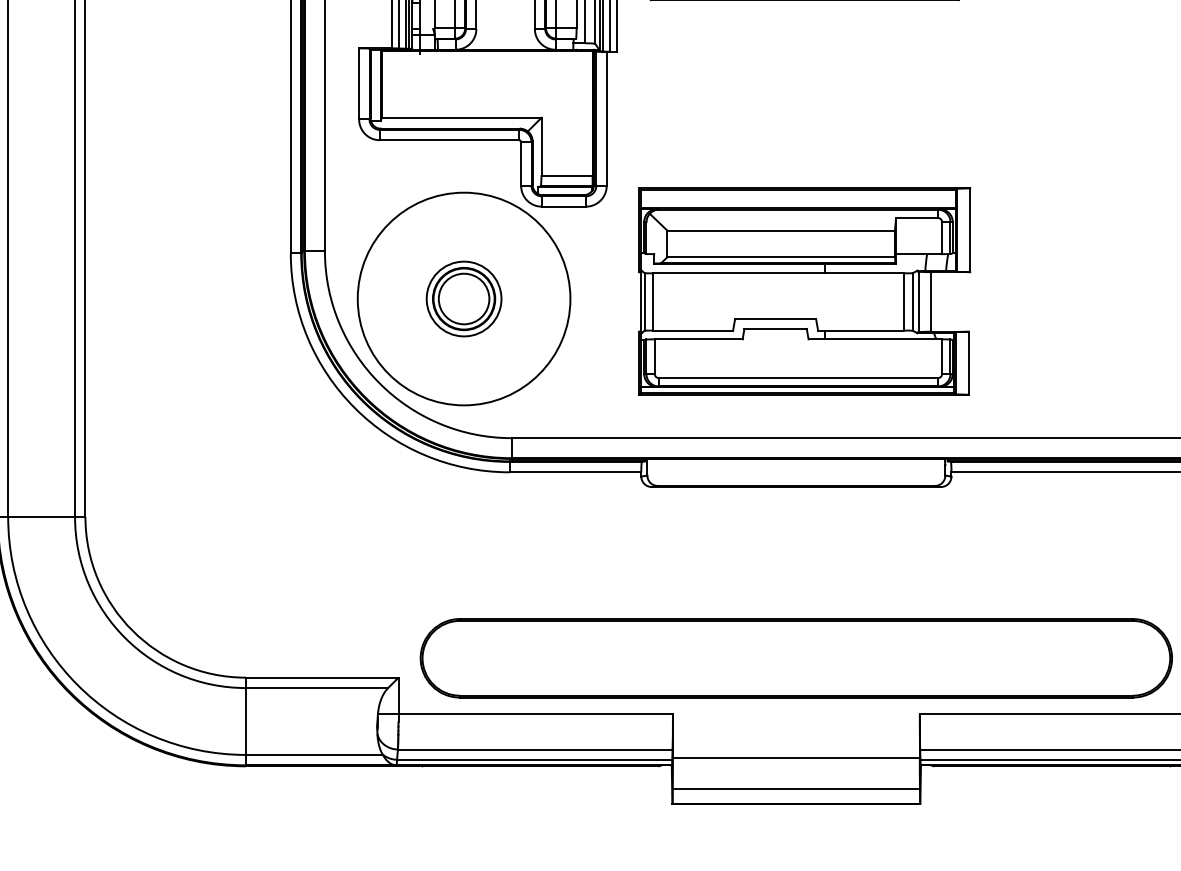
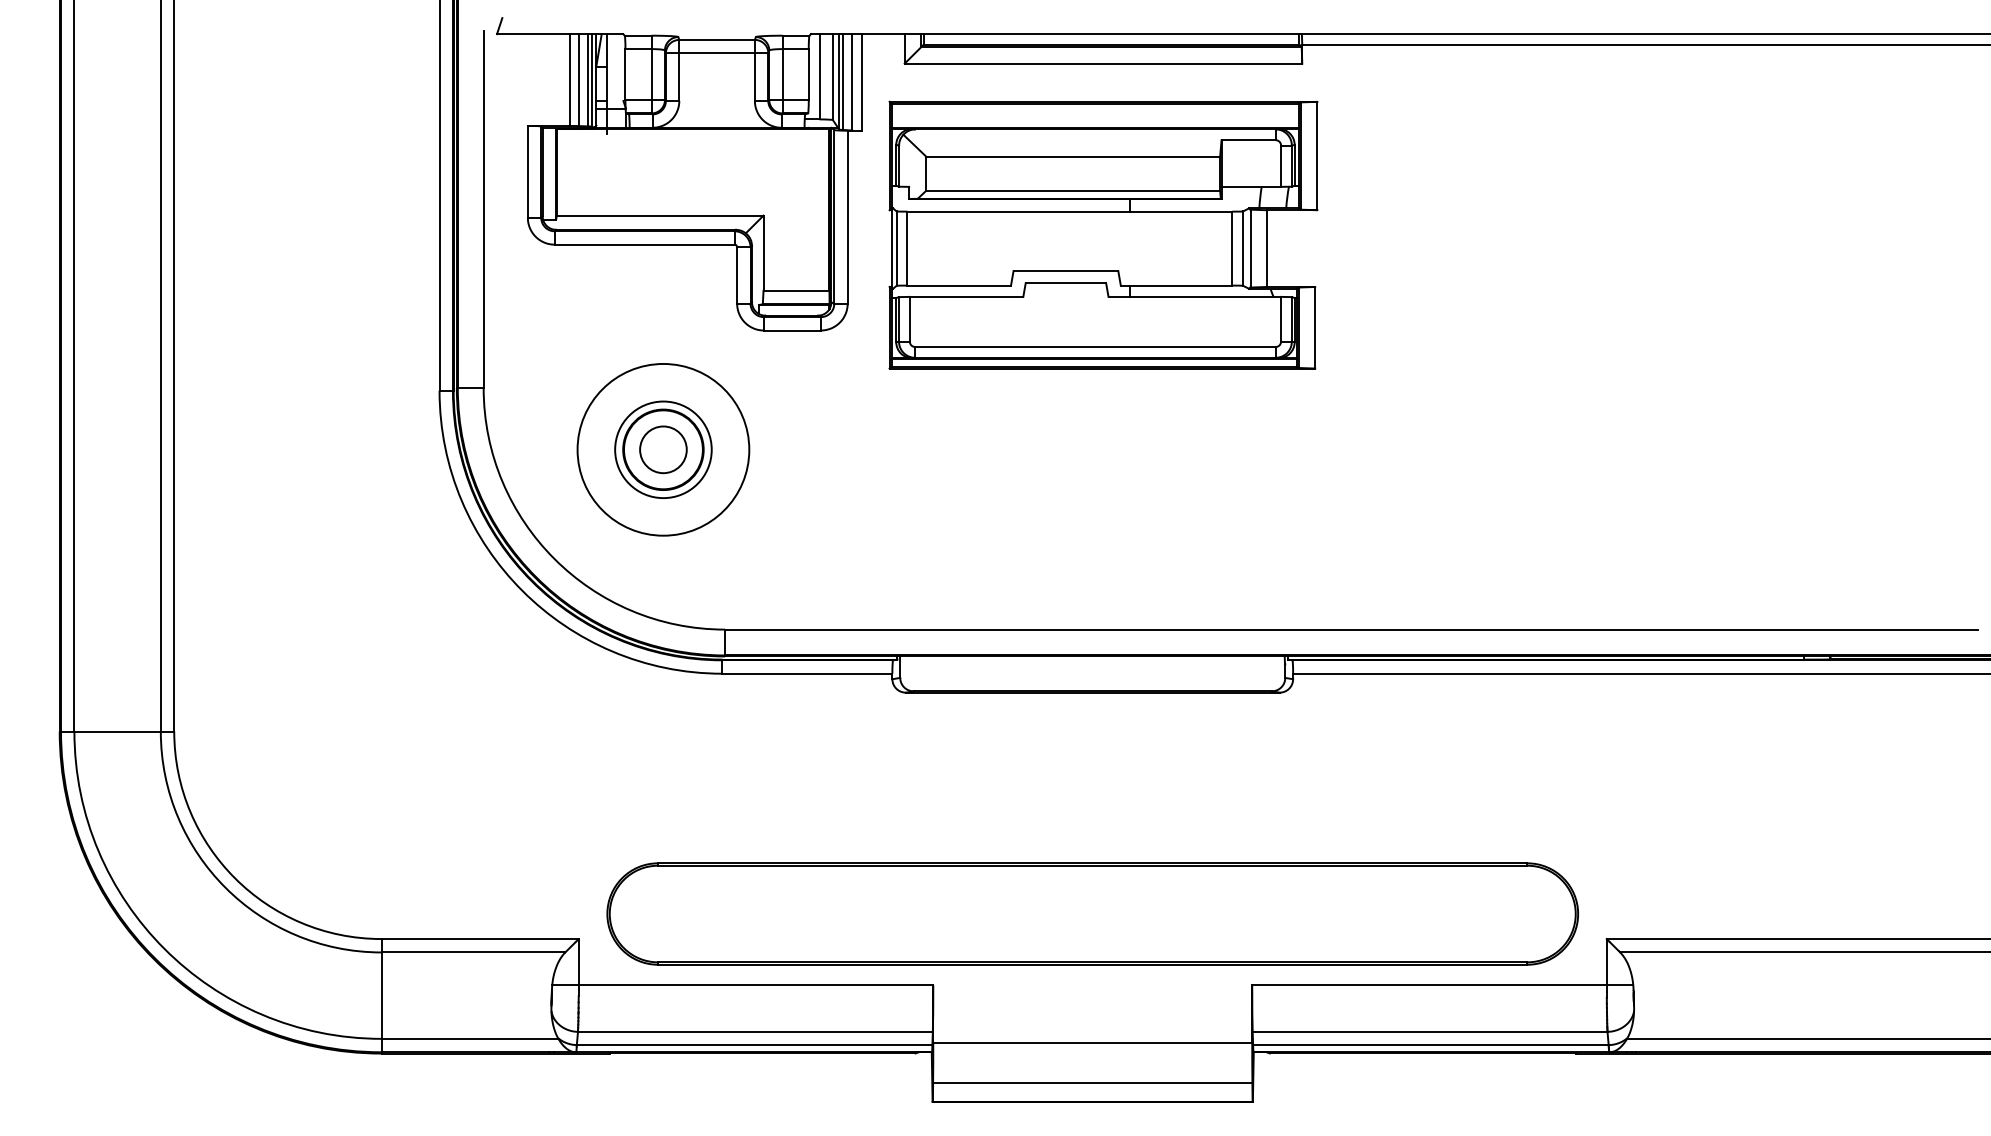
part: (804, 291) -> (1103, 234), moved
circle: (464, 298) -> (663, 449), size x0.62
circle: (464, 298) -> (663, 449), size x0.71

